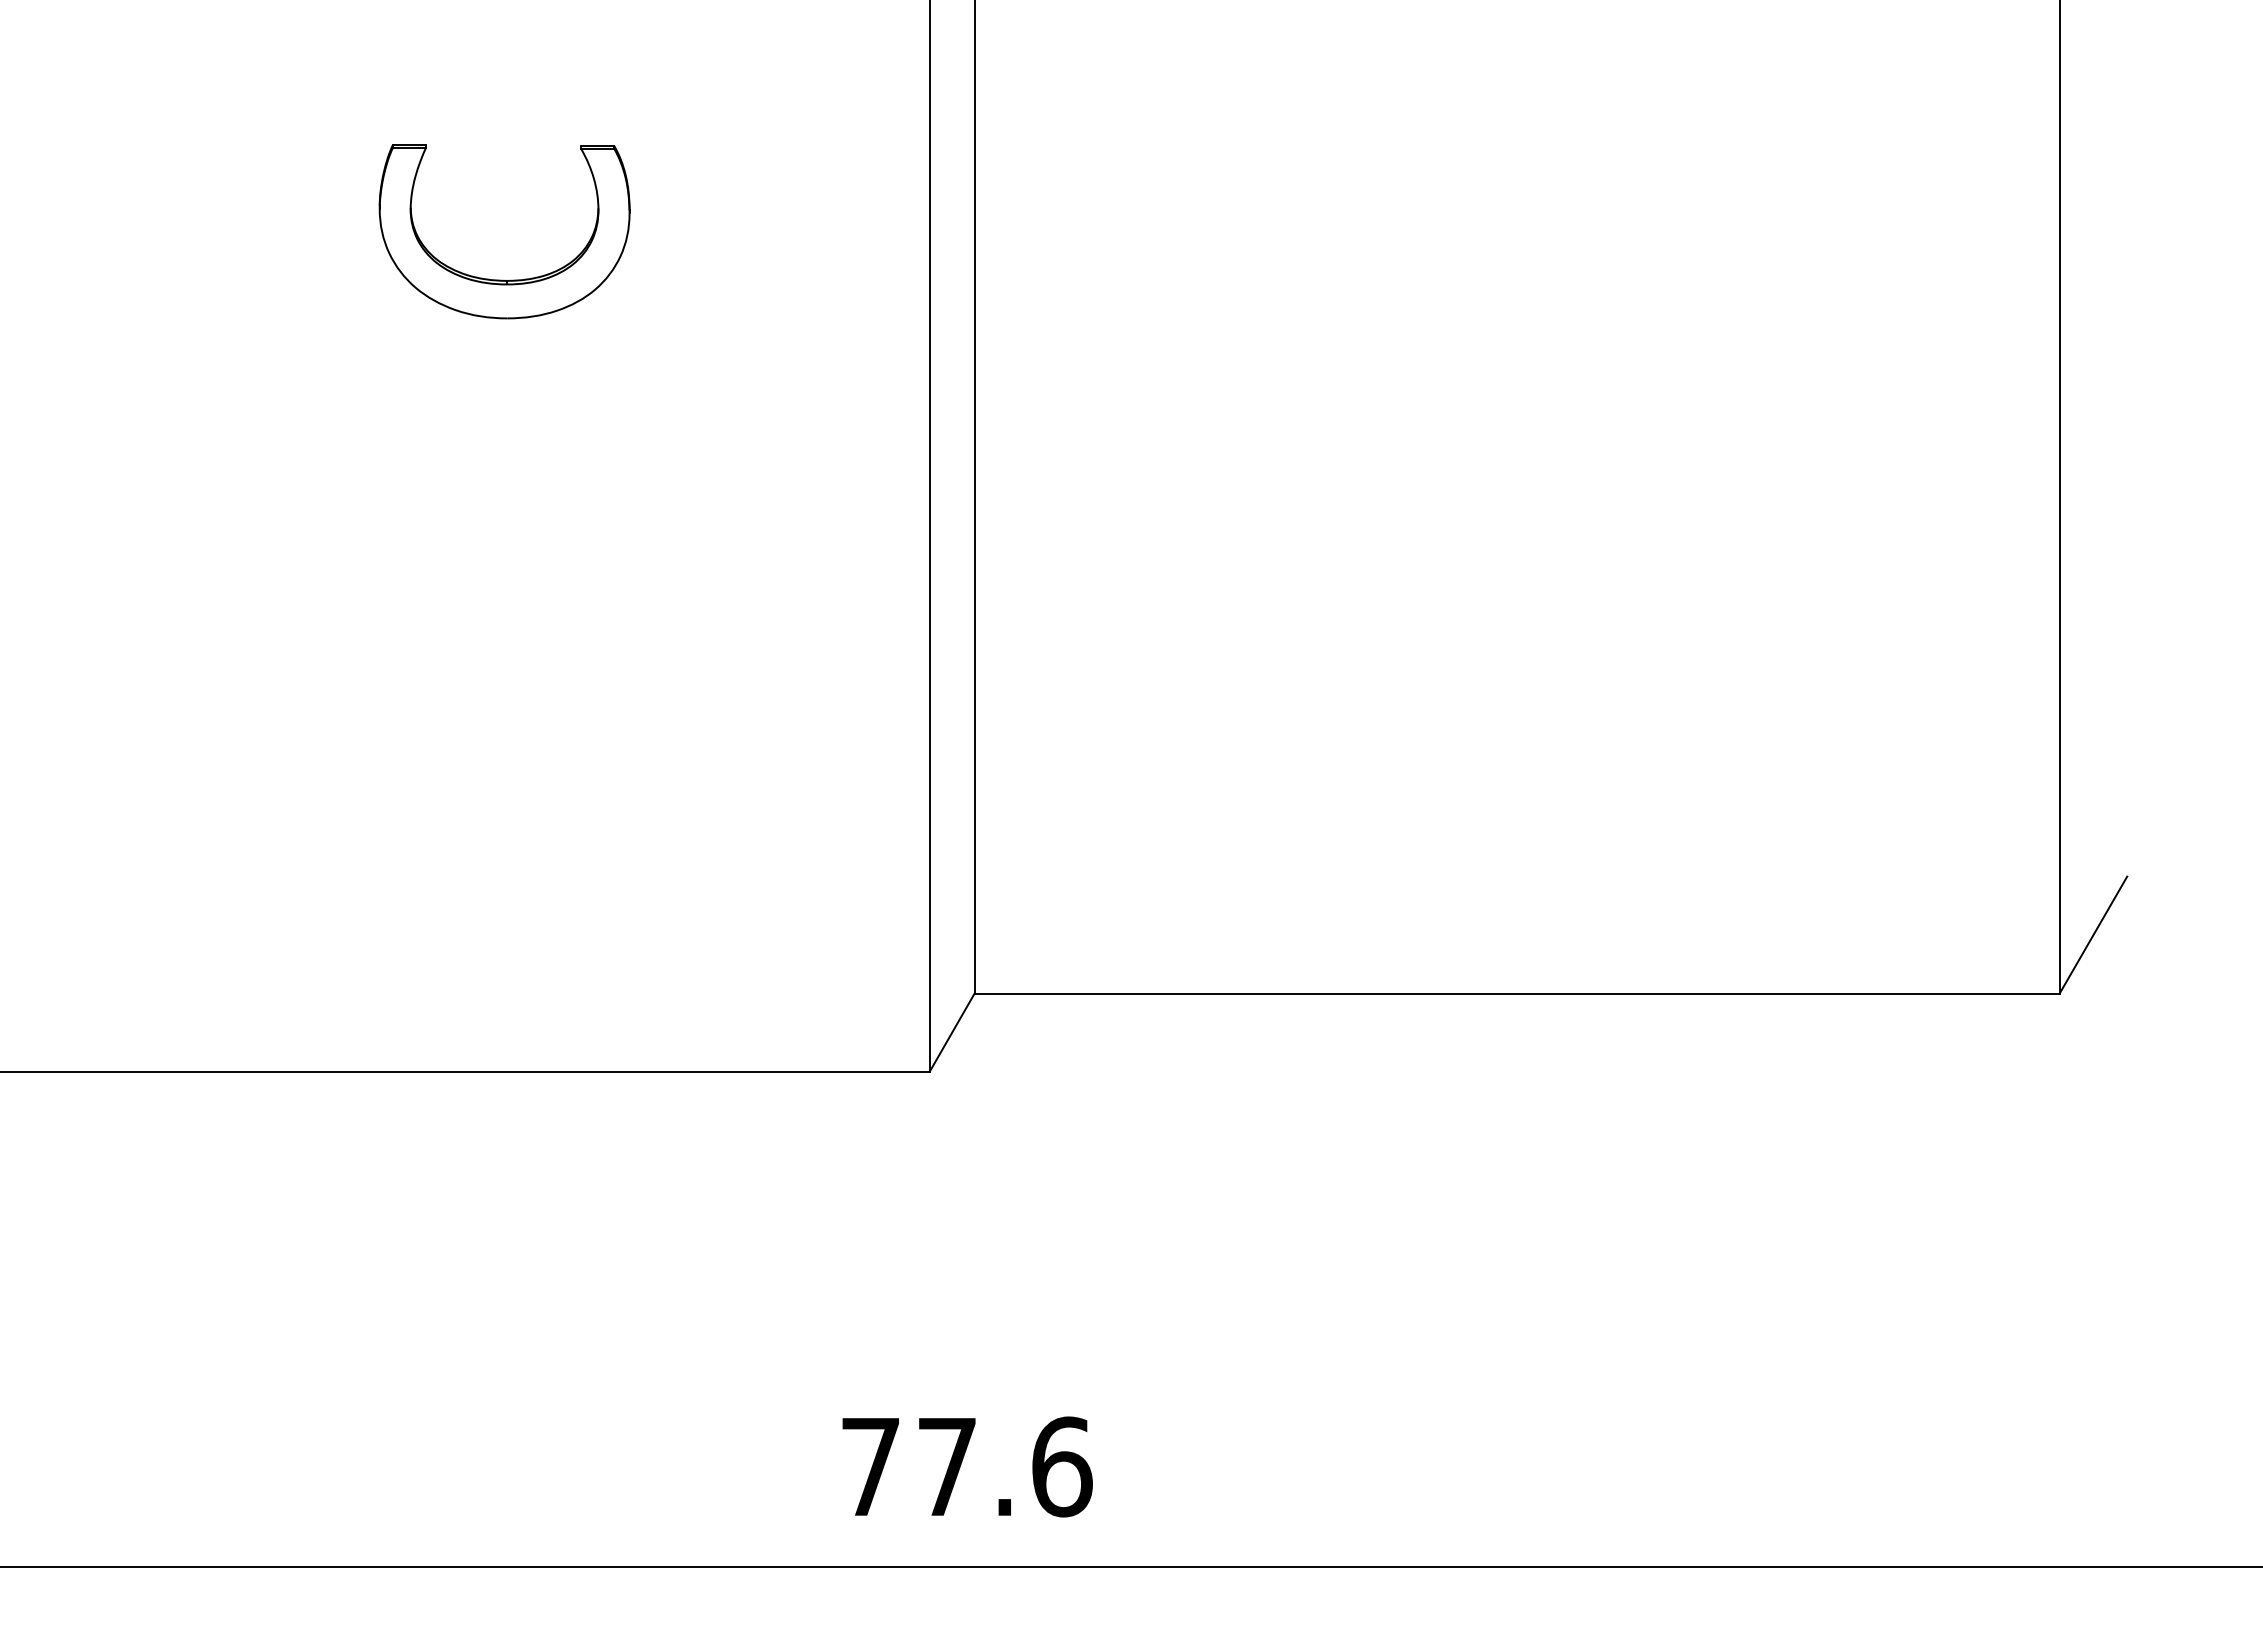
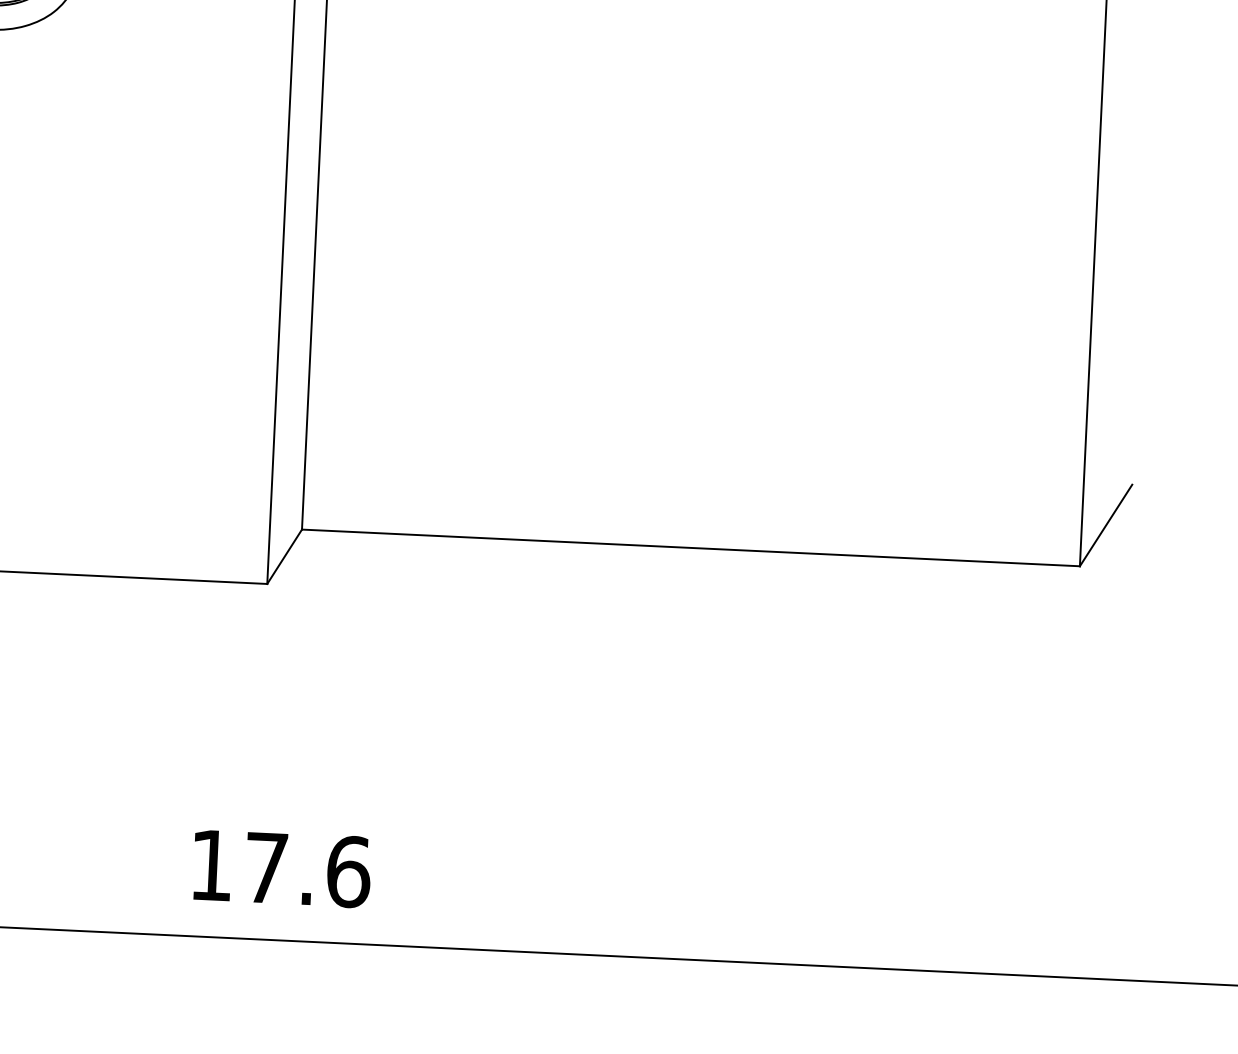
text: (870, 1466) -> (211, 865), 77.6 -> 17.6

